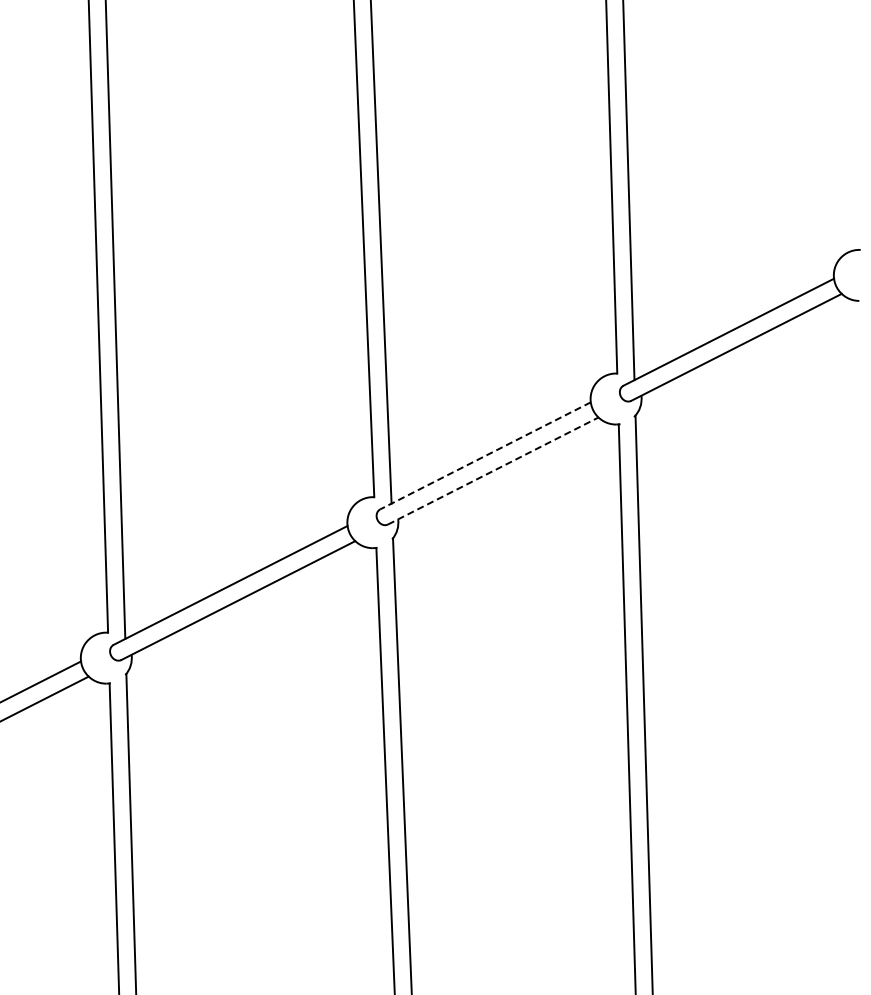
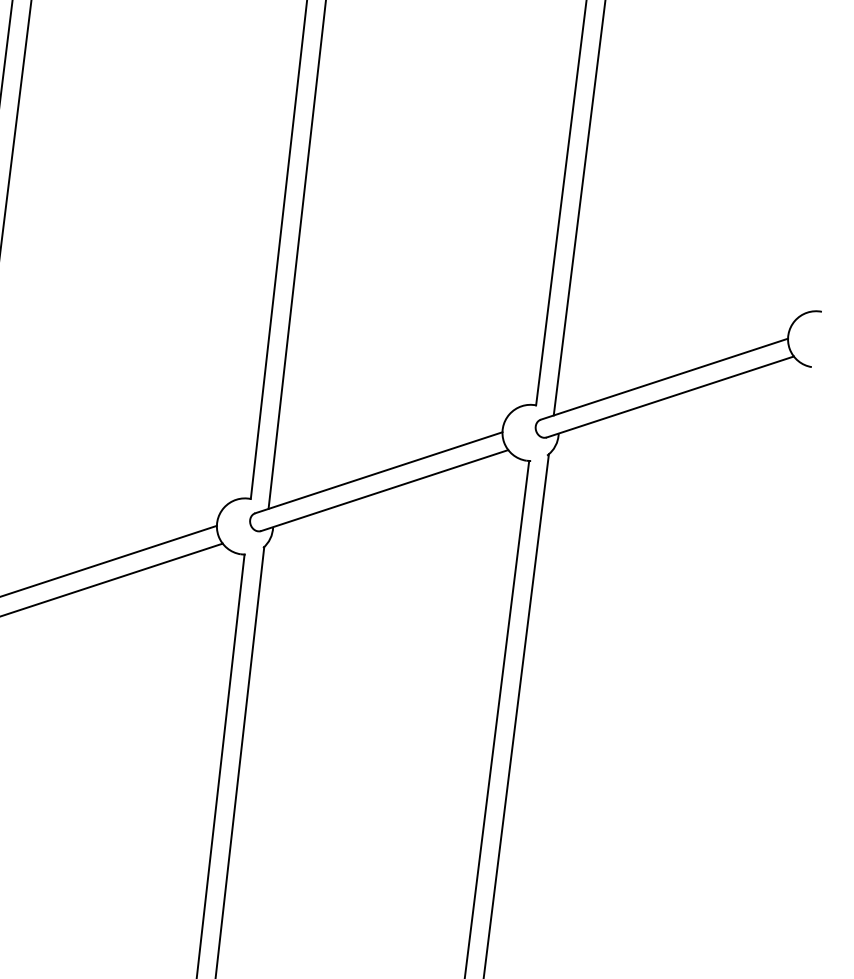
line: (485, 456) -> (378, 473), dashed -> solid
line: (493, 470) -> (385, 490), dashed -> solid

